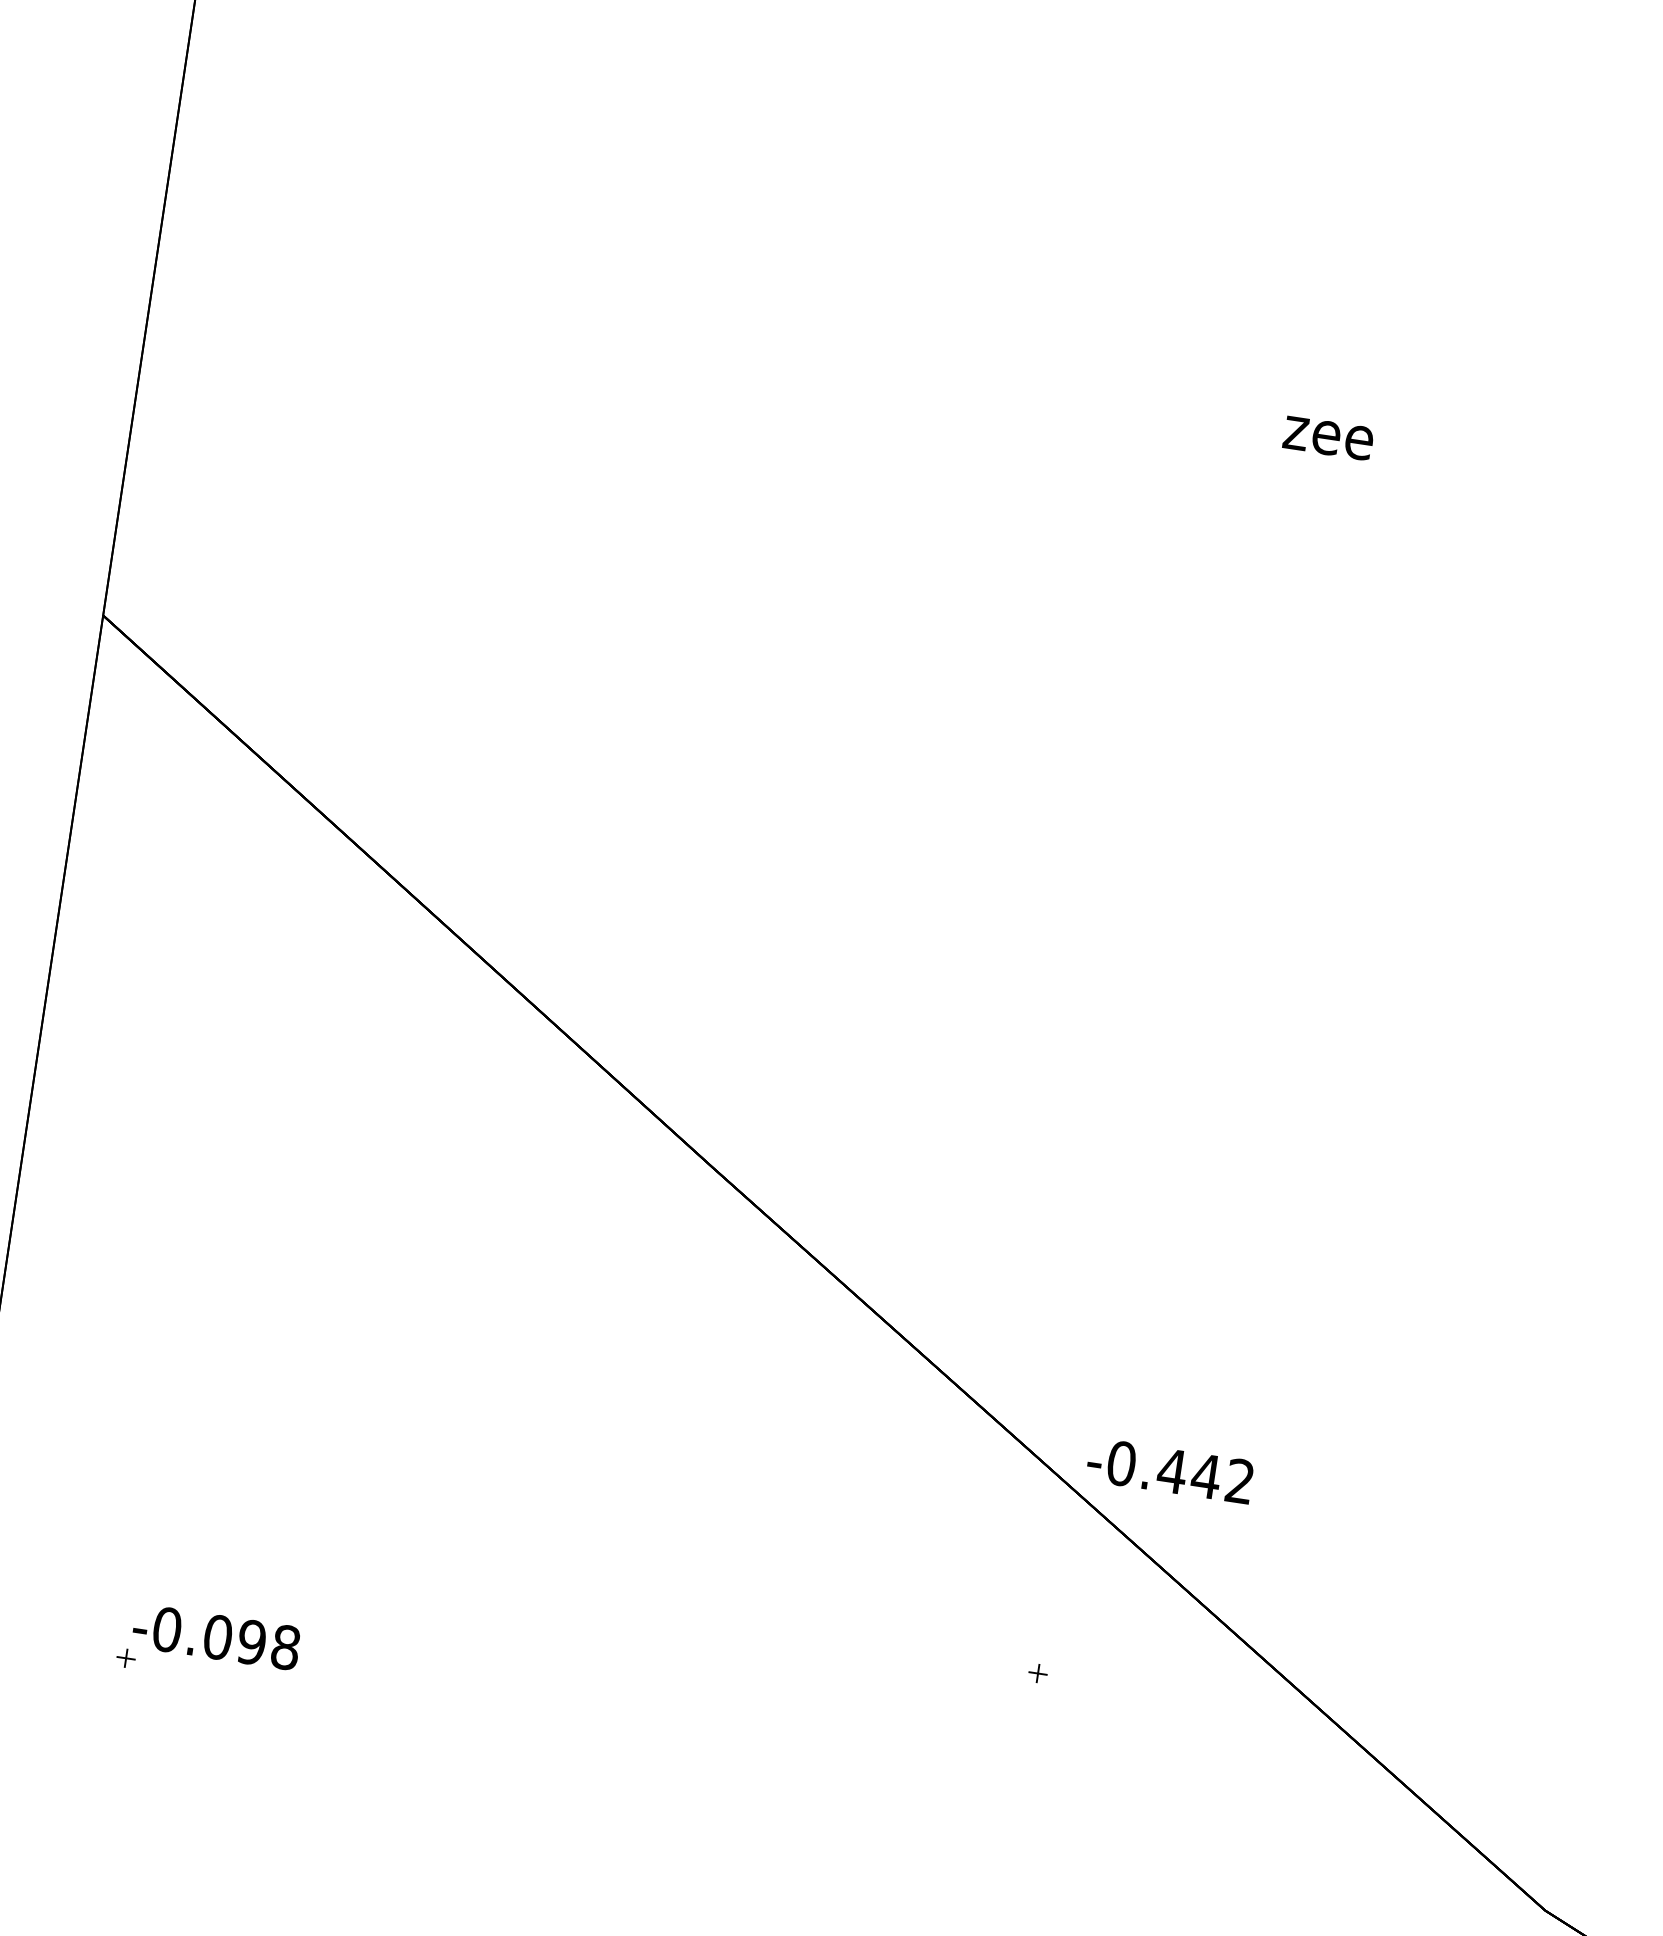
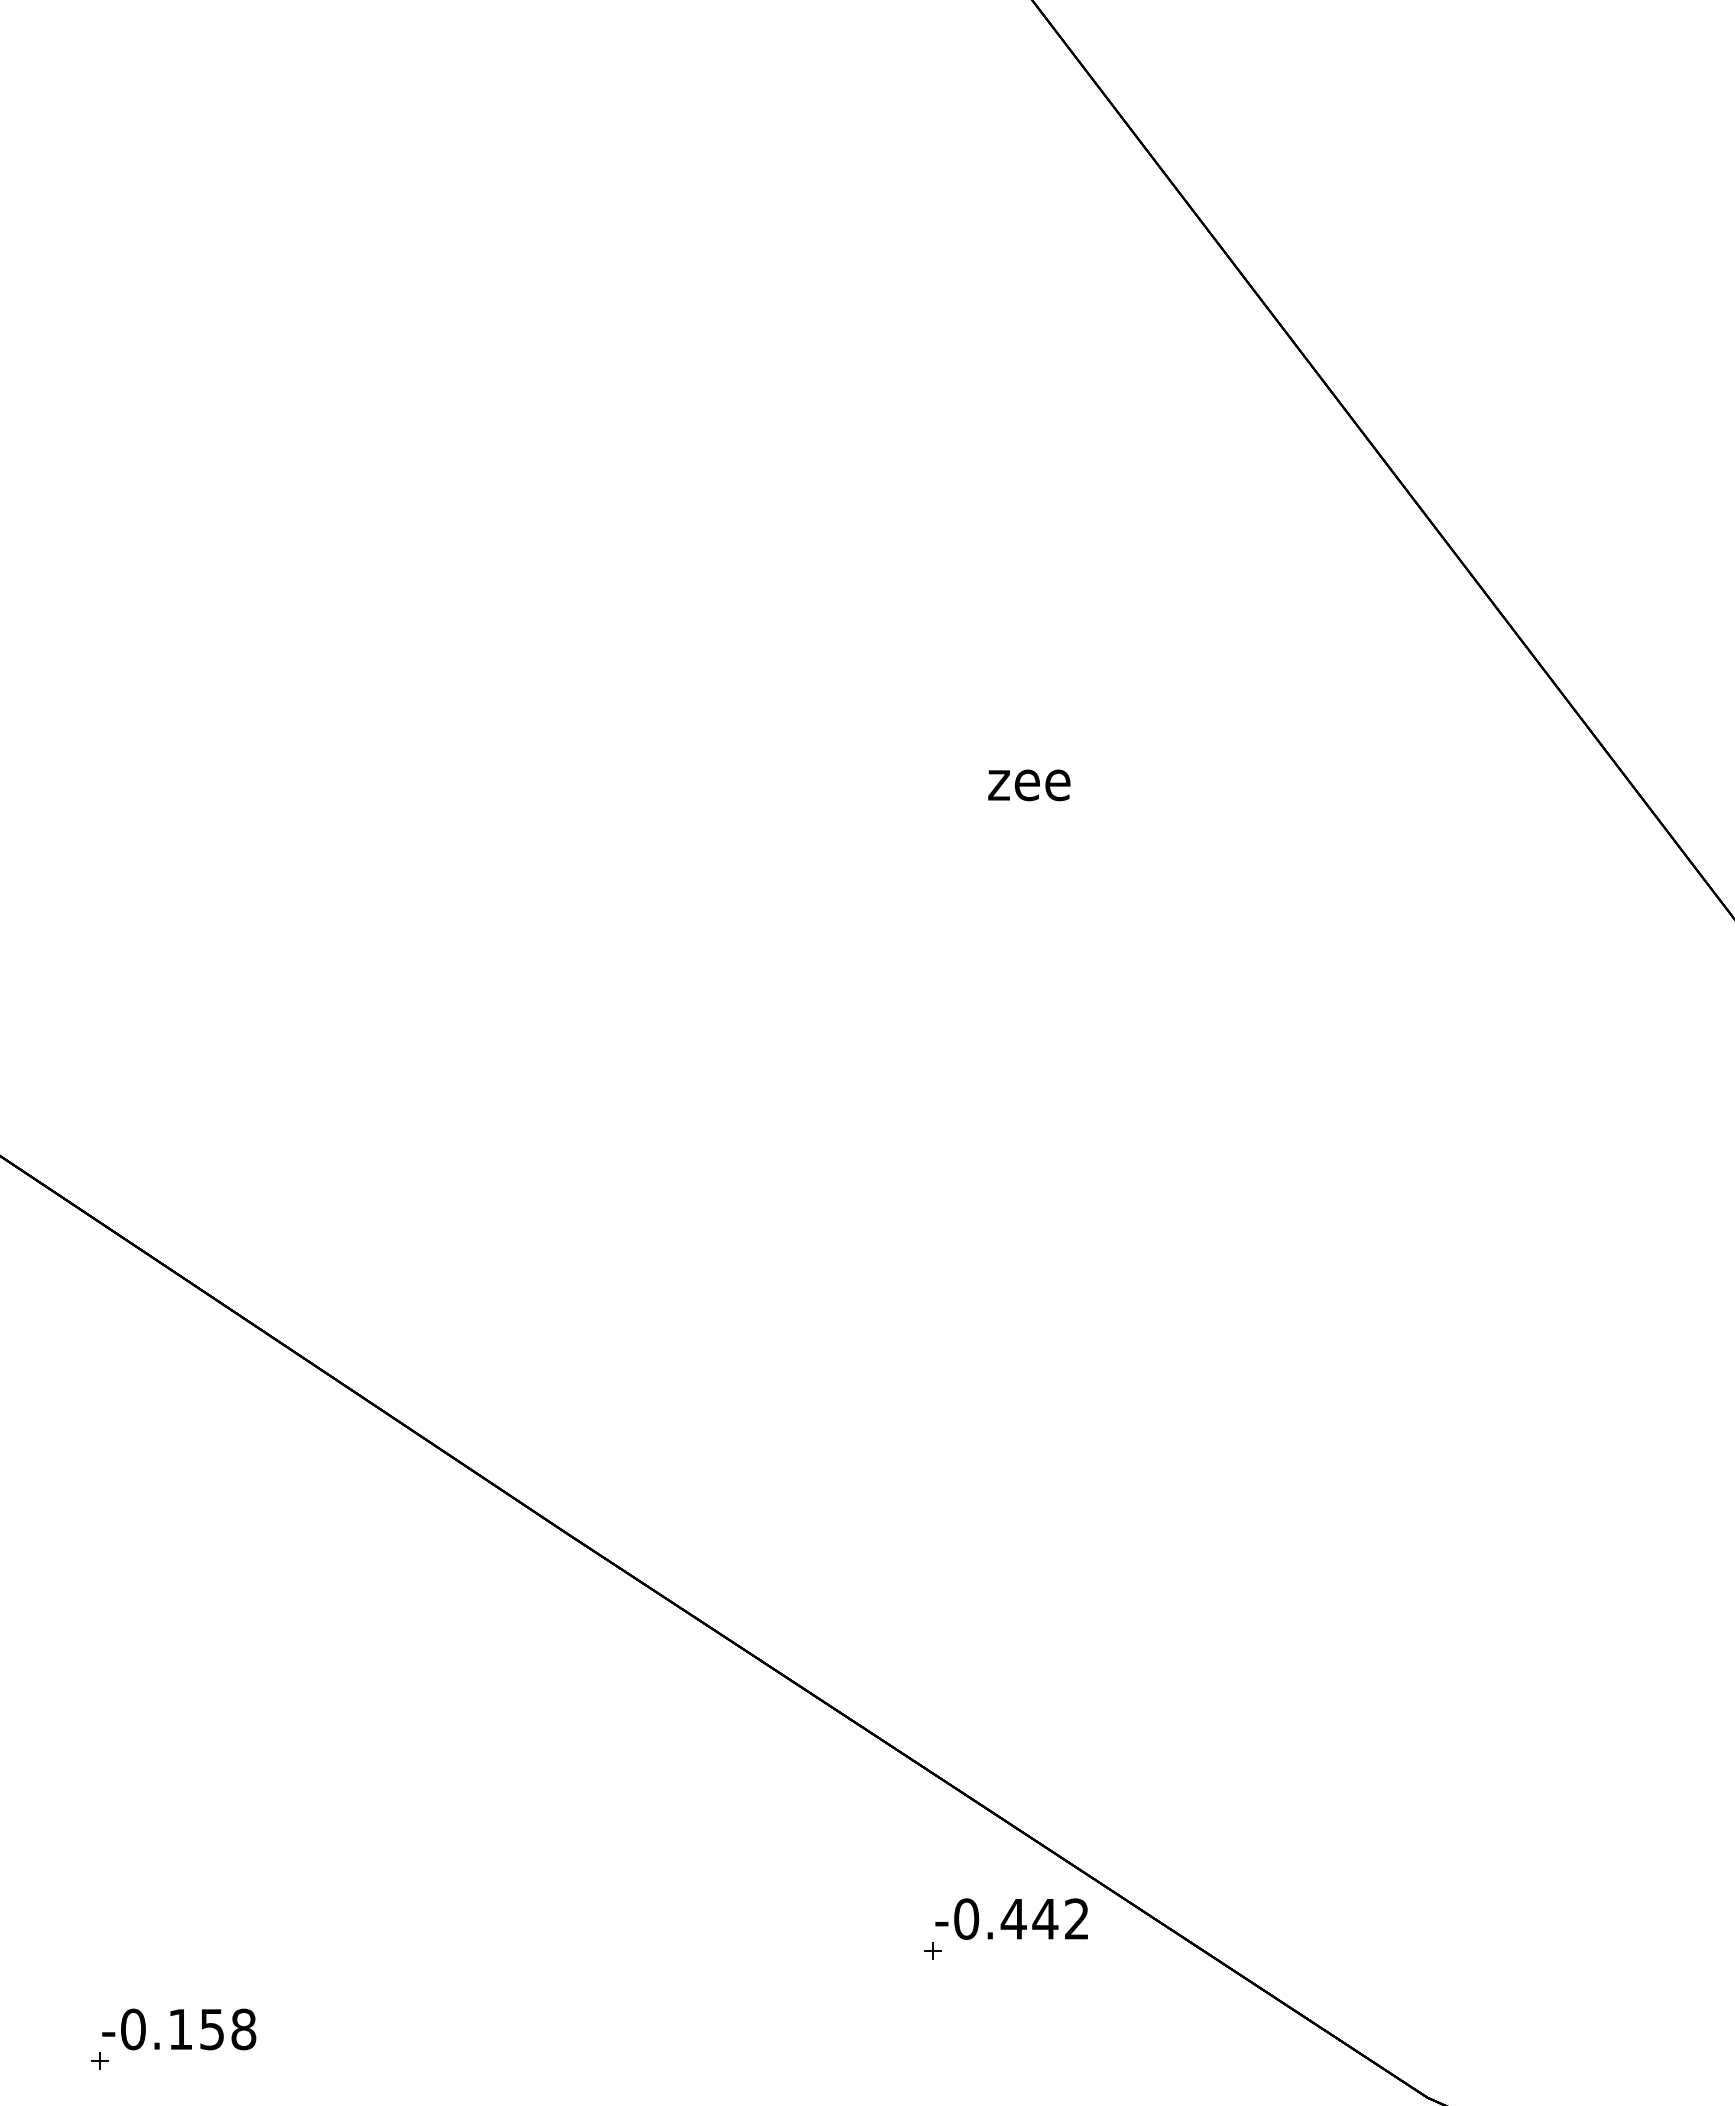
text: (1169, 1470) -> (1011, 1918), moved
text: (234, 1639) -> (196, 2029), -0.098 -> -0.158

